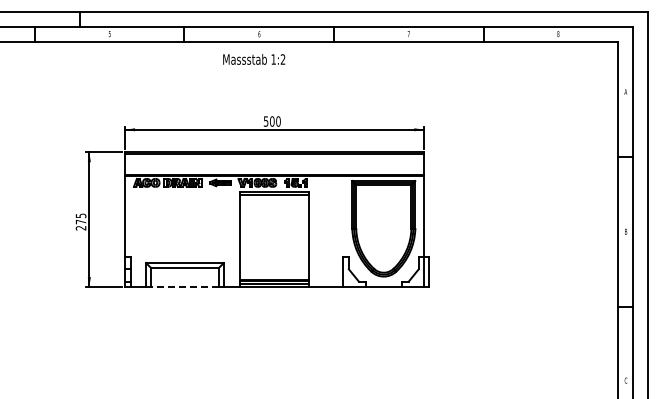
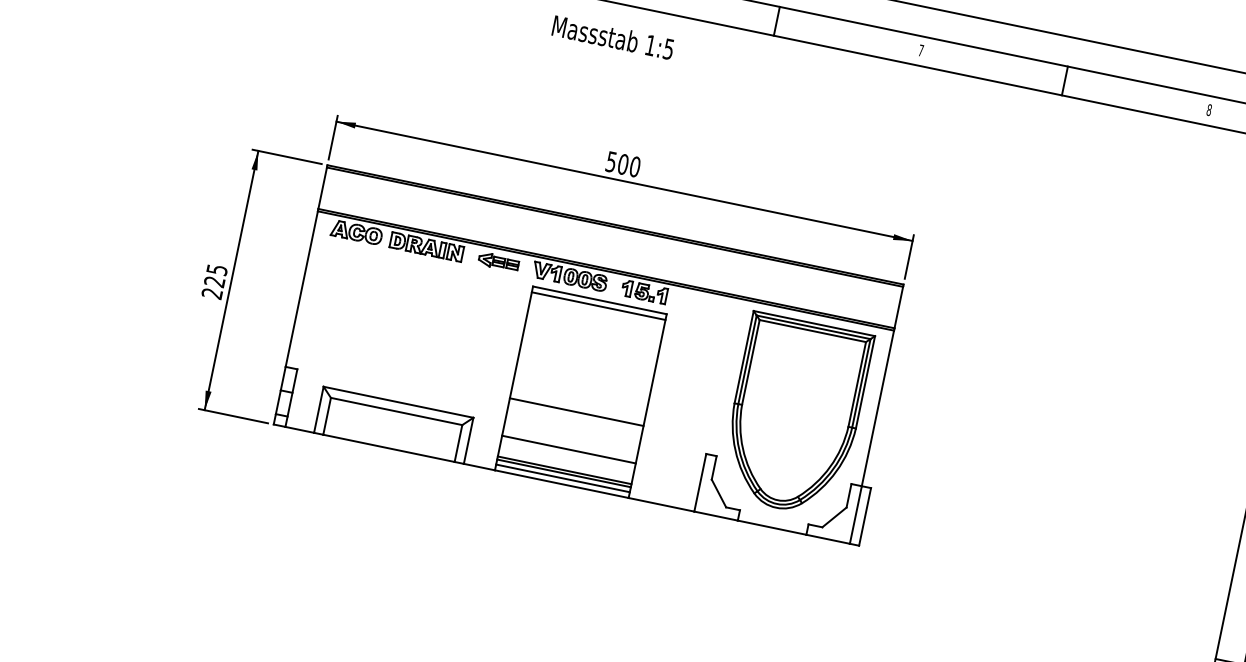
text: (282, 59) -> (667, 48), 1:2 -> 1:5
text: (80, 221) -> (213, 280), 275 -> 225
line: (274, 249) -> (576, 411), added
line: (274, 269) -> (568, 450), added
line: (184, 286) -> (388, 447), dashed -> solid

